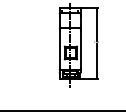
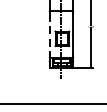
line: (59, 49) -> (49, 34), solid -> dashed

